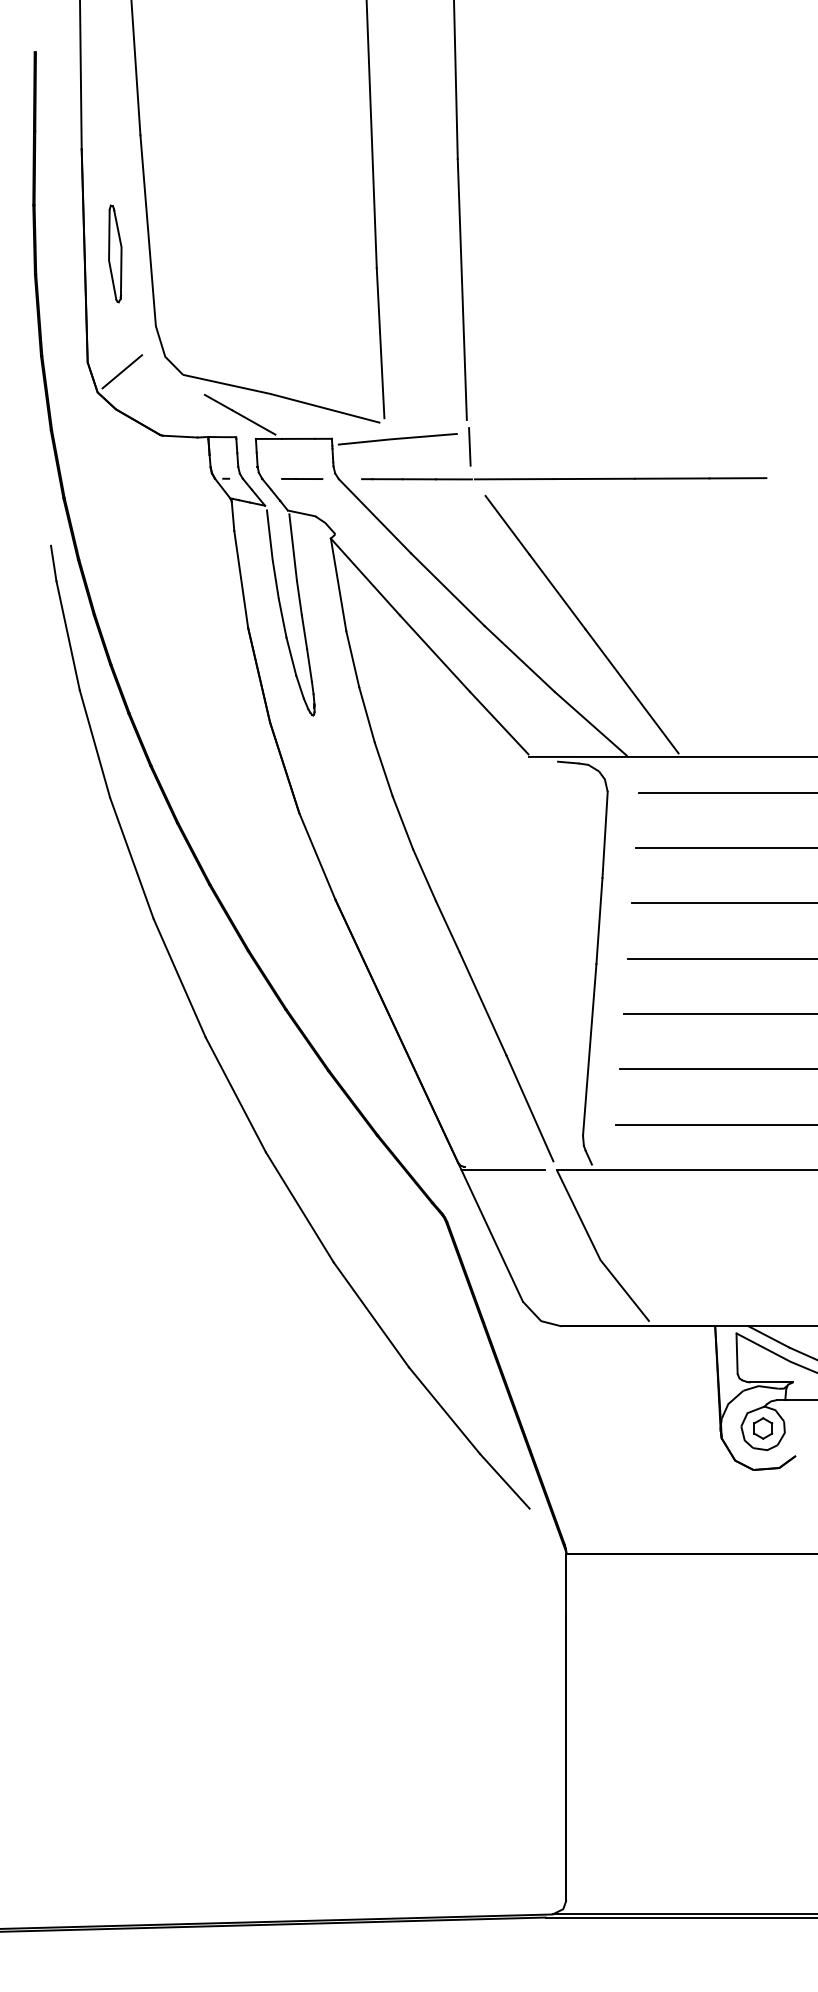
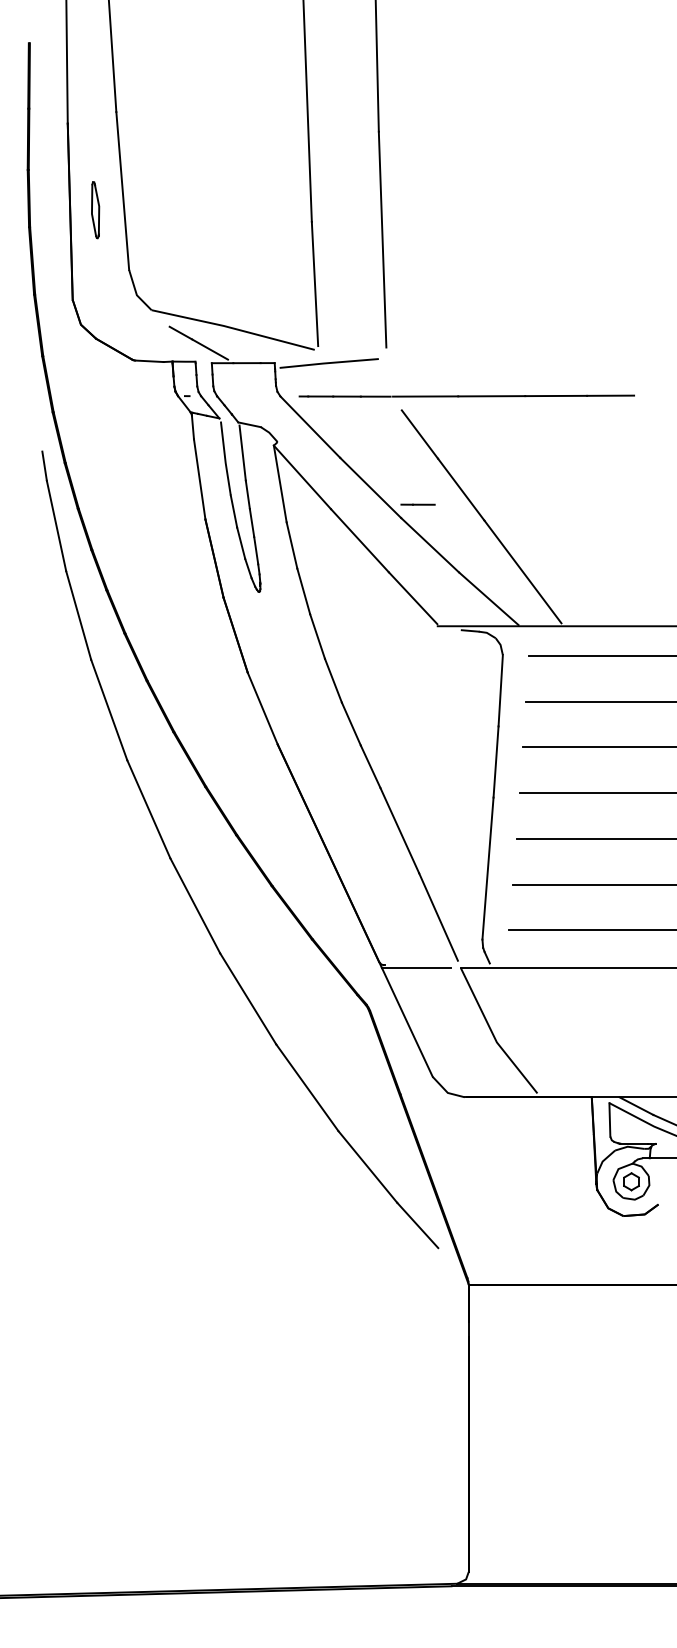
part: (115, 253) -> (95, 209), size x0.7
line: (122, 371) -> (101, 307), removed
line: (469, 446) -> (388, 369), removed
line: (302, 478) -> (418, 504), moved

